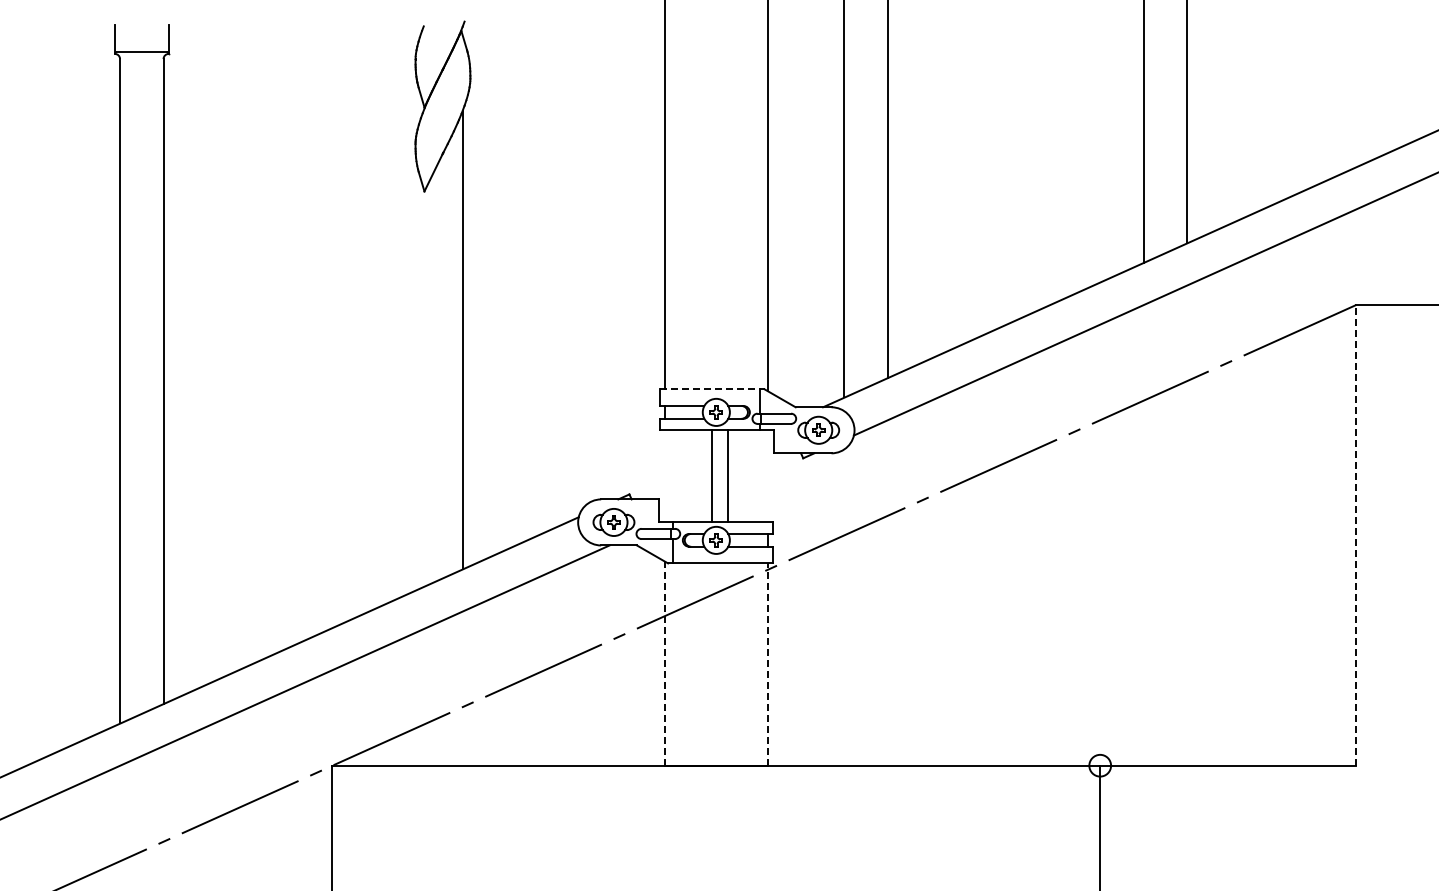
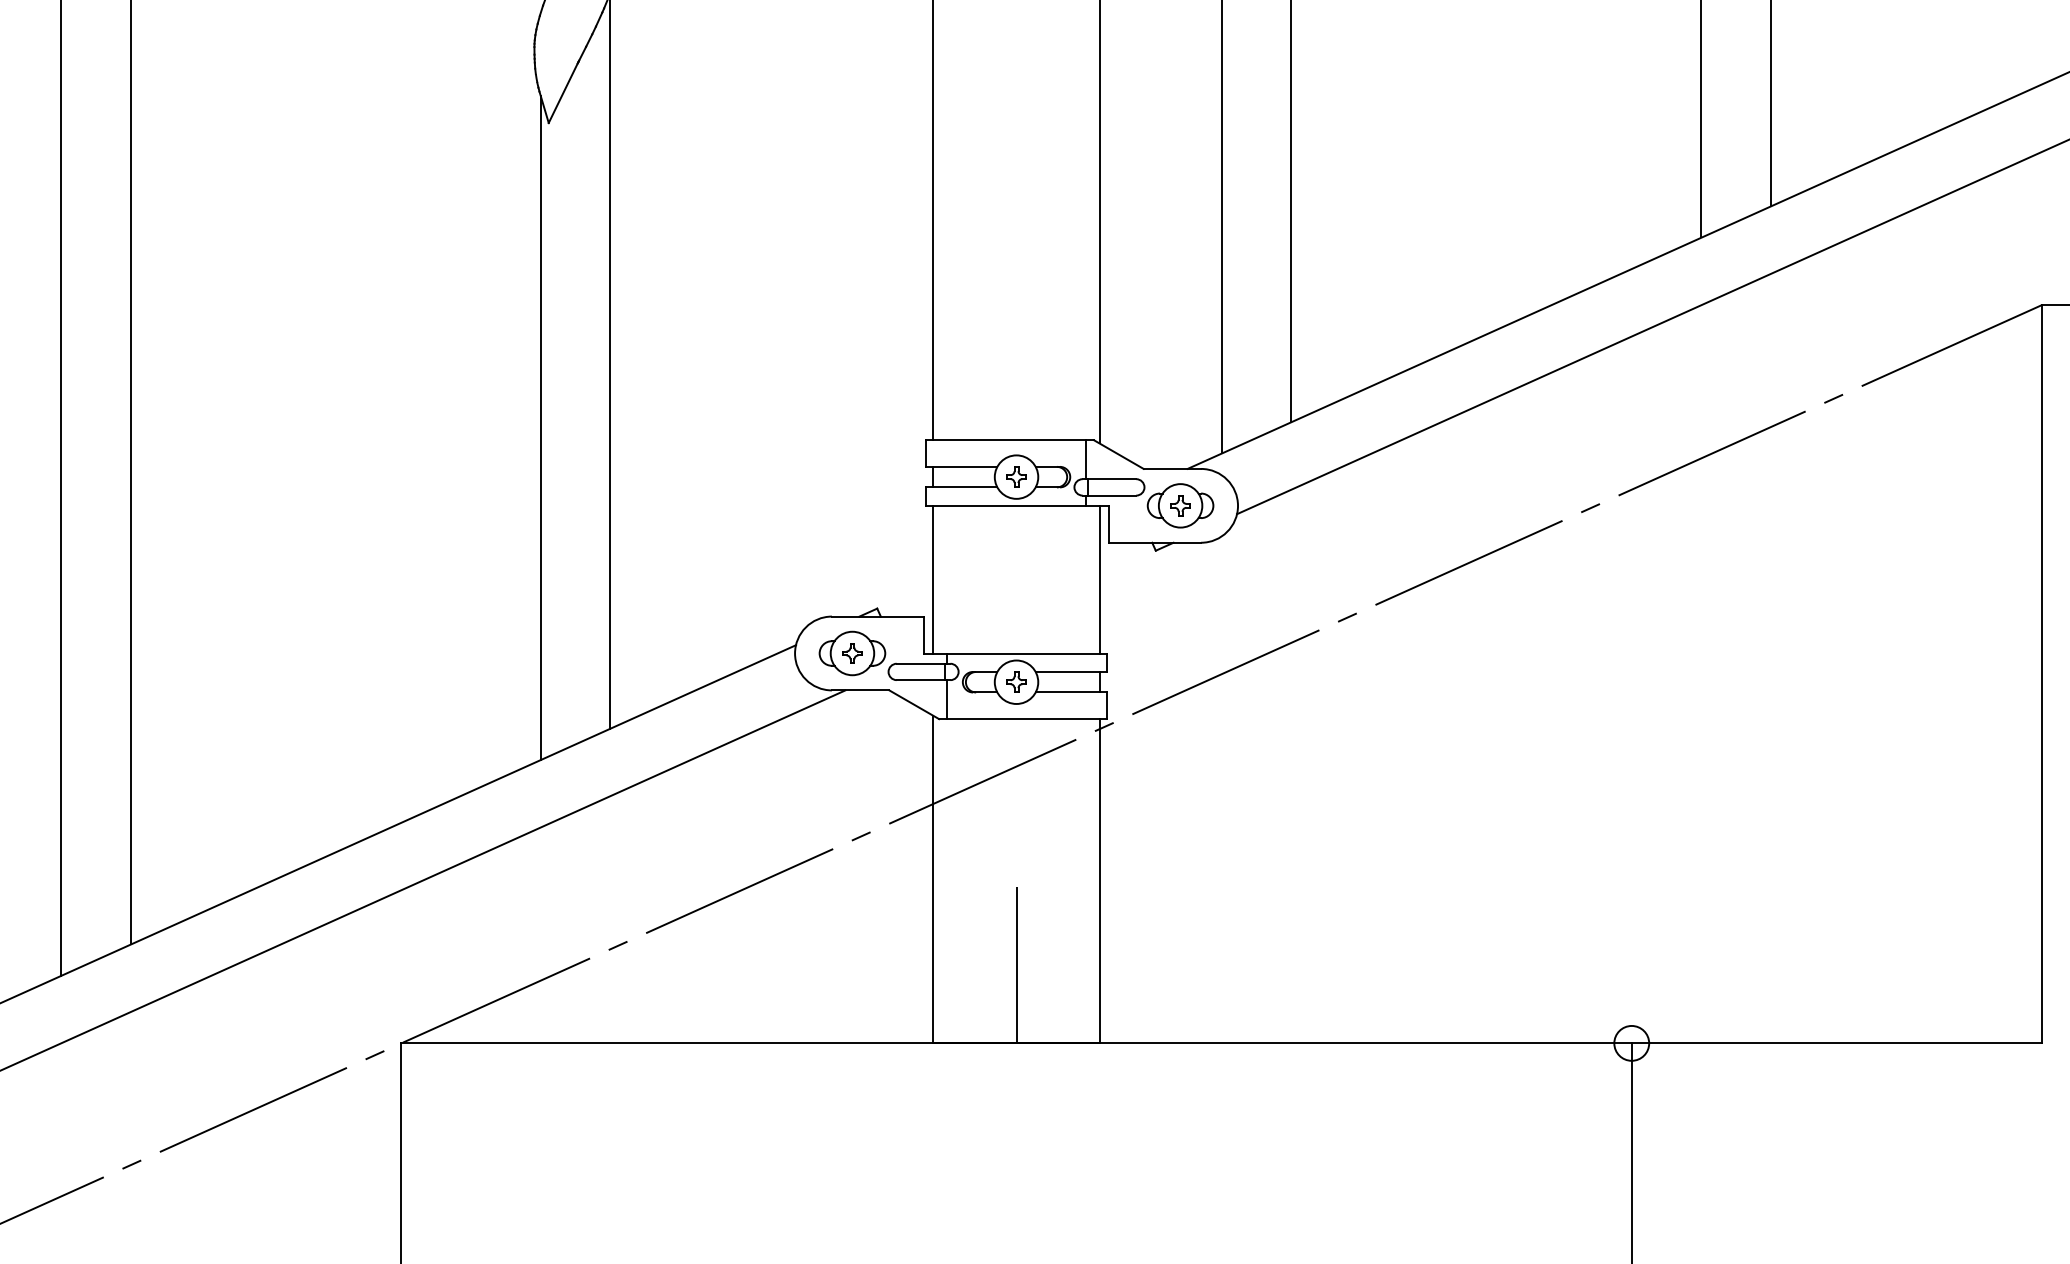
line: (419, 381) -> (540, 427), added
line: (712, 389) -> (1010, 440), dashed -> solid
line: (711, 476) -> (933, 579), moved
line: (728, 476) -> (1100, 579), moved
line: (1356, 534) -> (2042, 672), dashed -> solid
line: (664, 663) -> (933, 879), dashed -> solid
line: (768, 664) -> (1100, 881), dashed -> solid
line: (716, 716) -> (1016, 964), added

